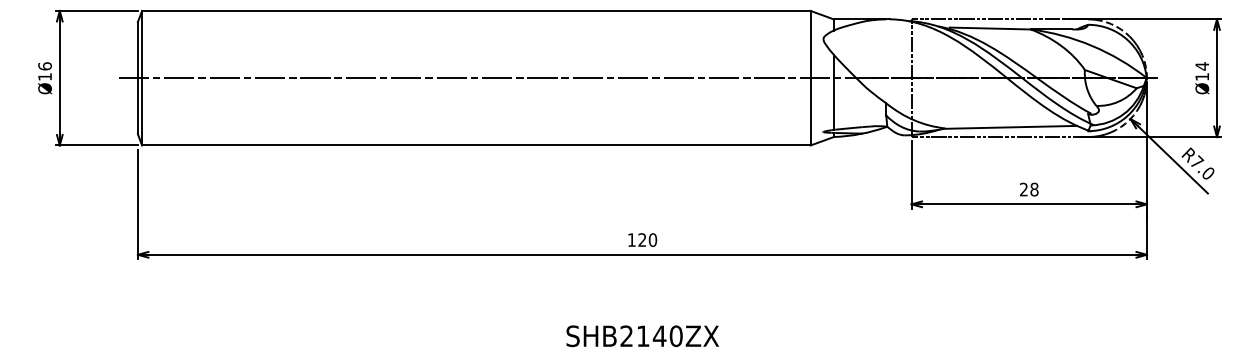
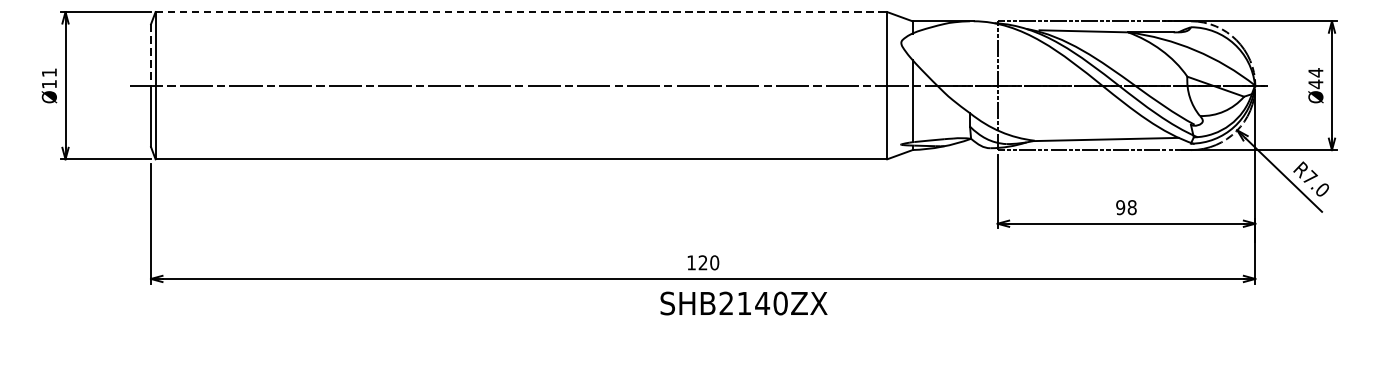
line: (476, 10) -> (521, 11), solid -> dashed
line: (137, 50) -> (150, 55), solid -> dashed
text: (44, 66) -> (48, 72), Ø16 -> Ø11
text: (1201, 76) -> (1314, 83), Ø14 -> Ø44
text: (1023, 189) -> (1120, 207), 28 -> 98
text: (642, 336) -> (743, 303), moved

